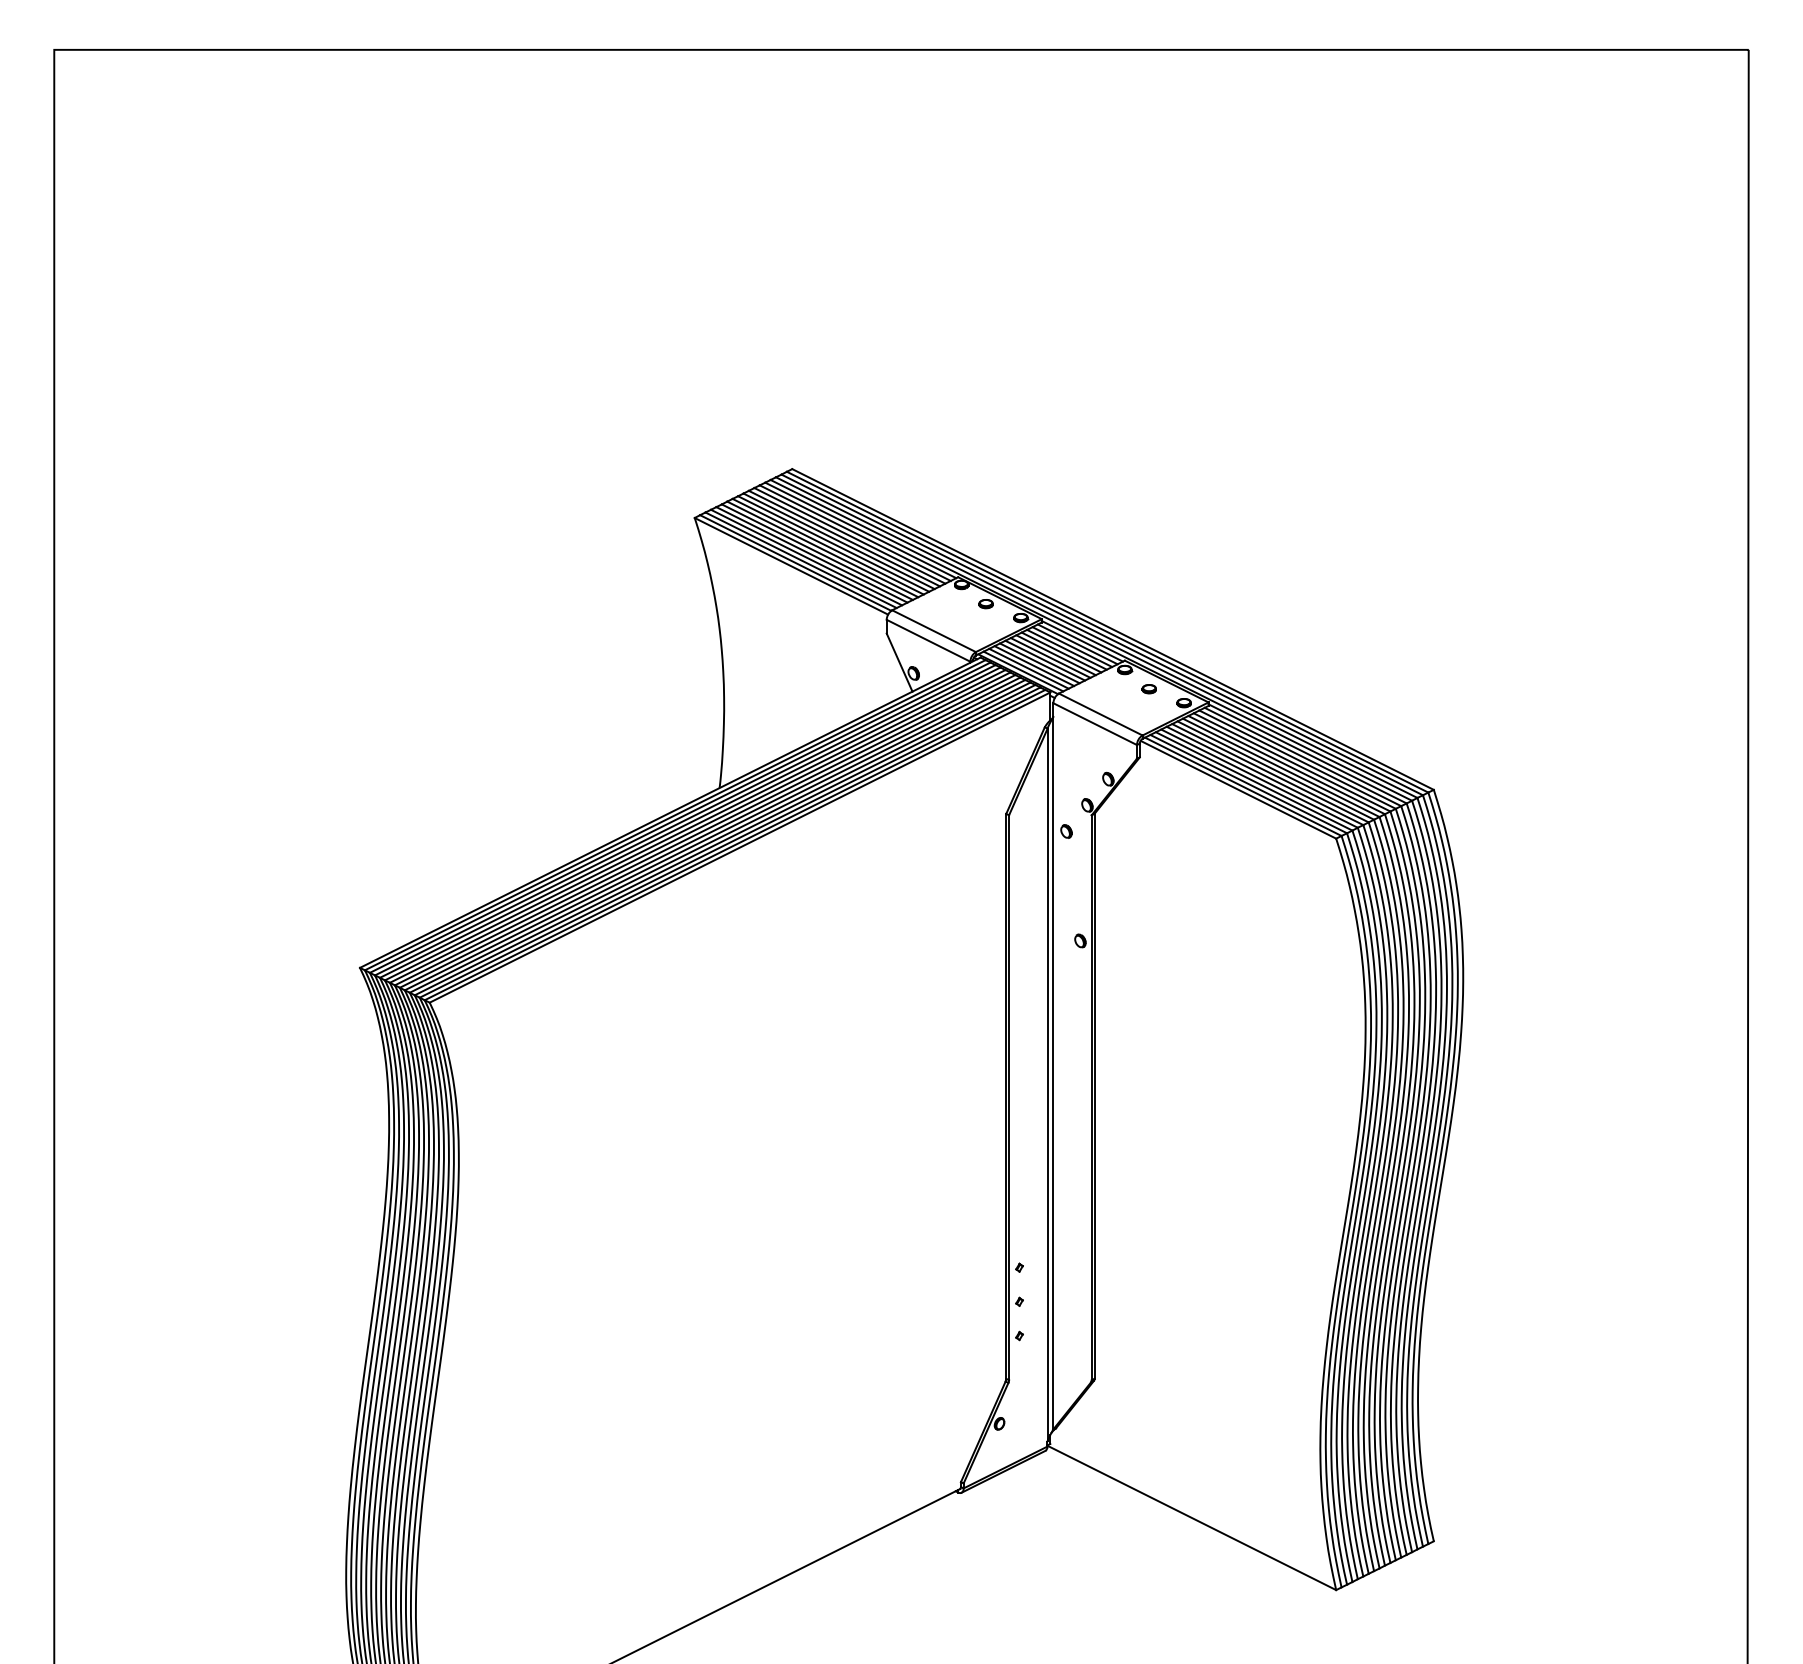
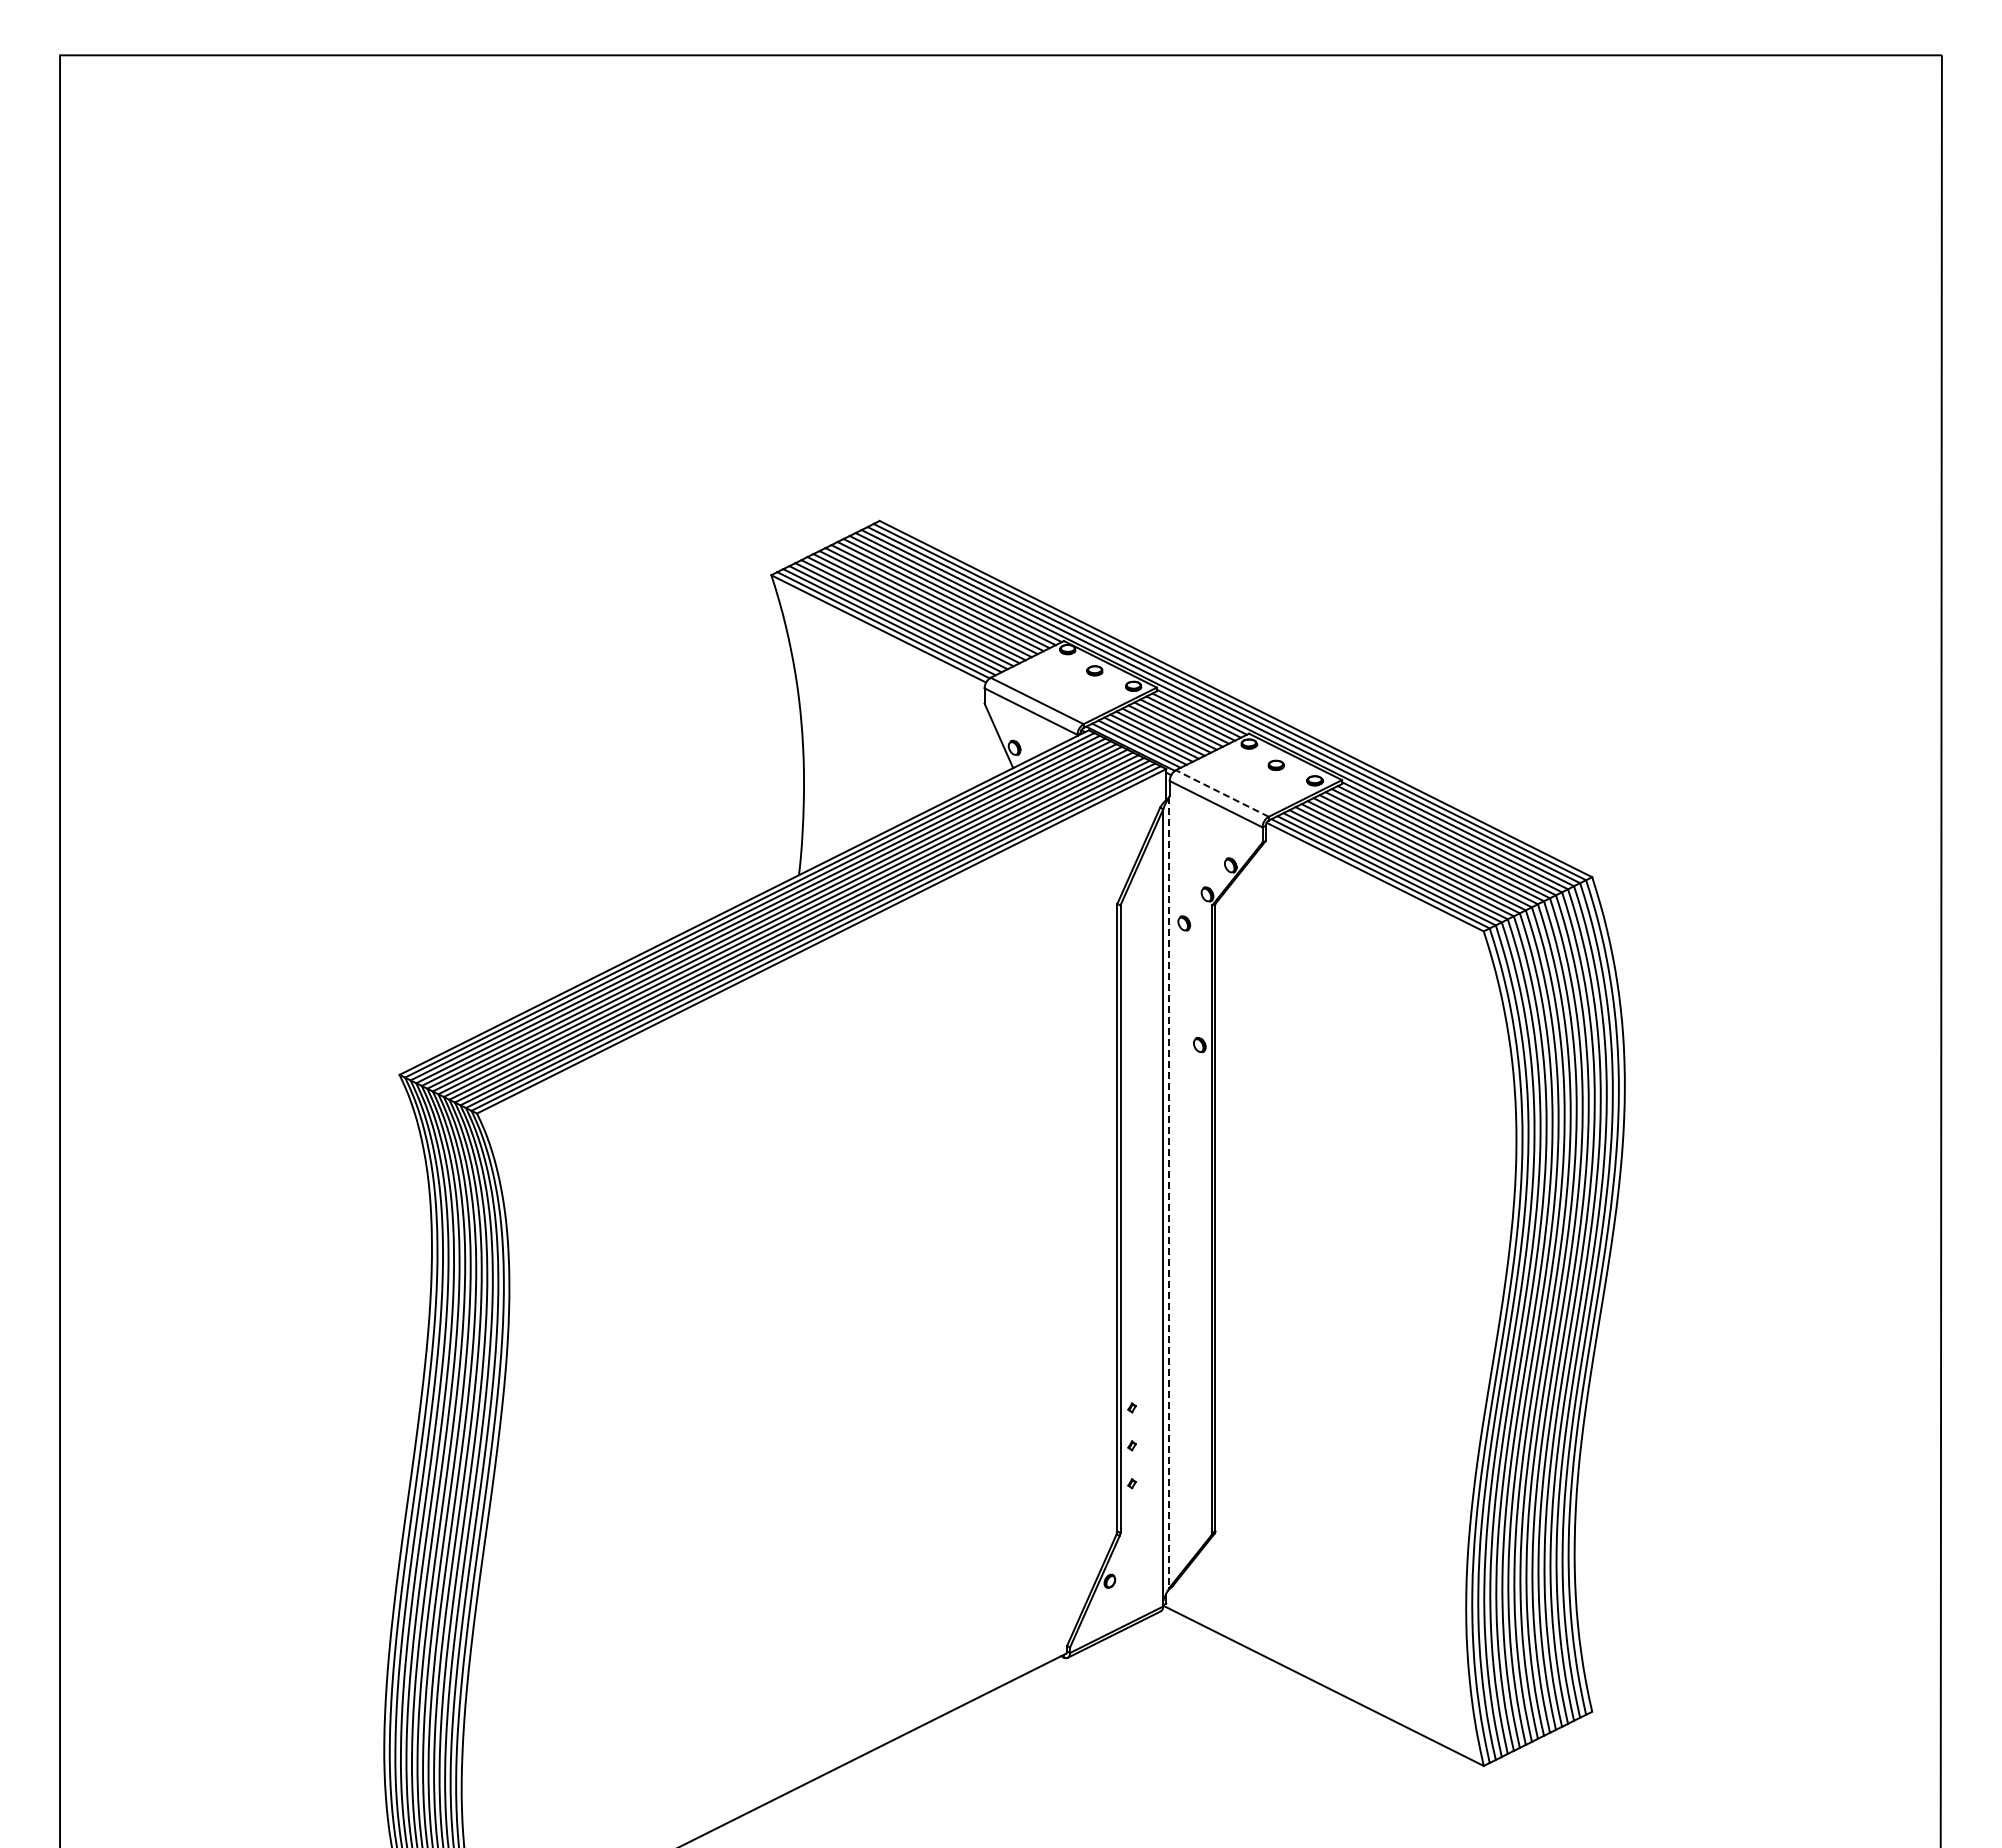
line: (1100, 714) -> (1222, 793), solid -> dashed
line: (1053, 1073) -> (1169, 1192), solid -> dashed

